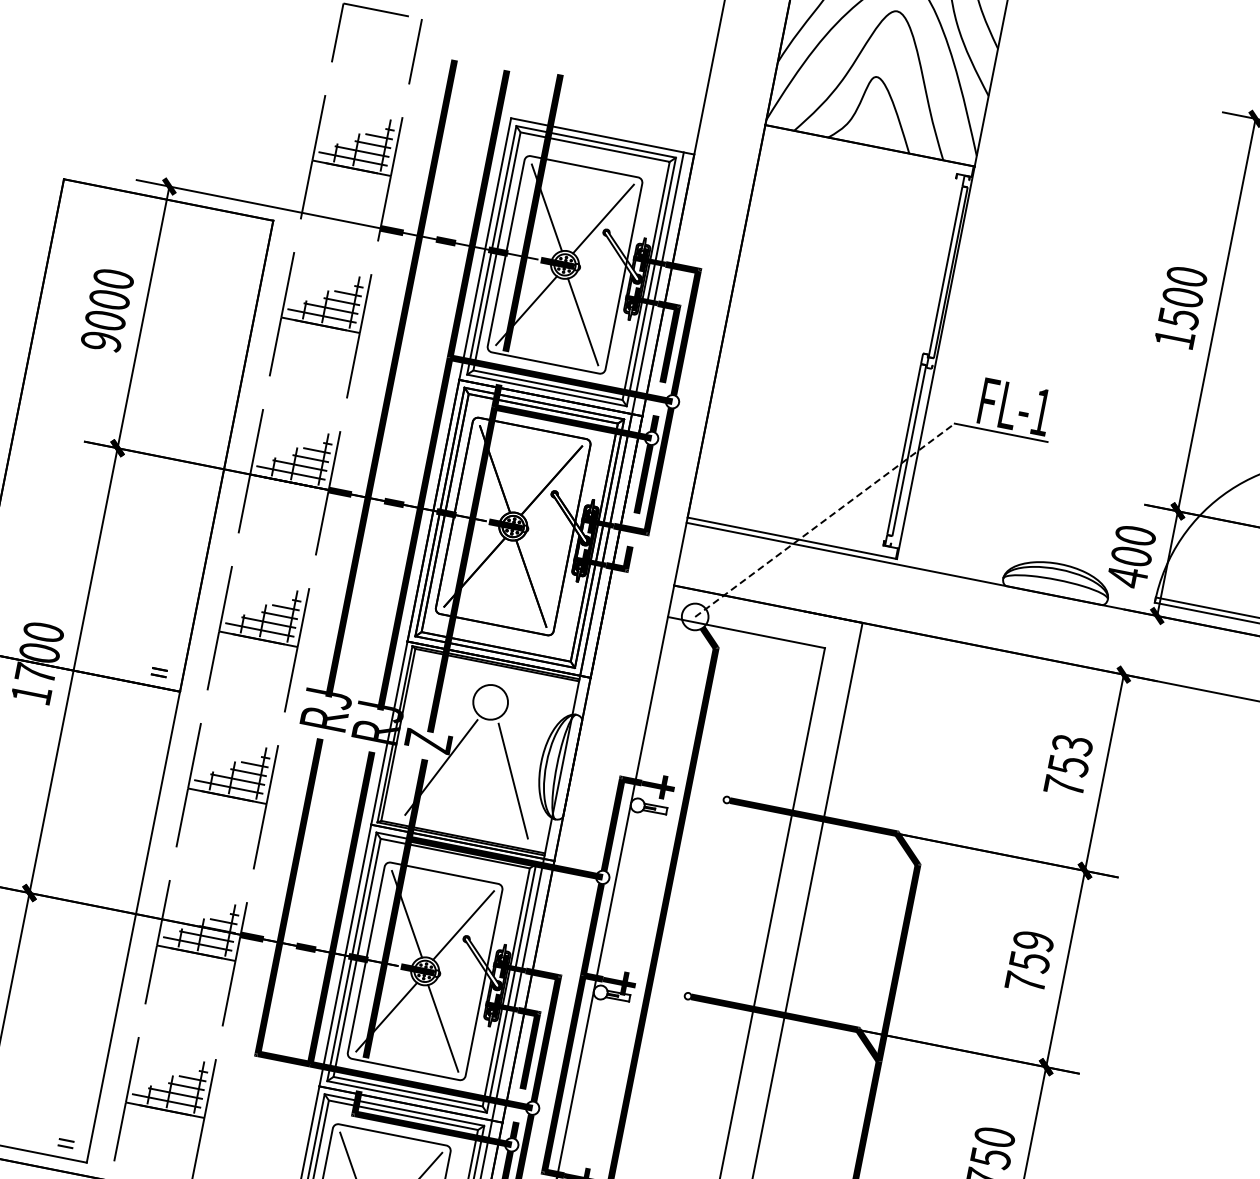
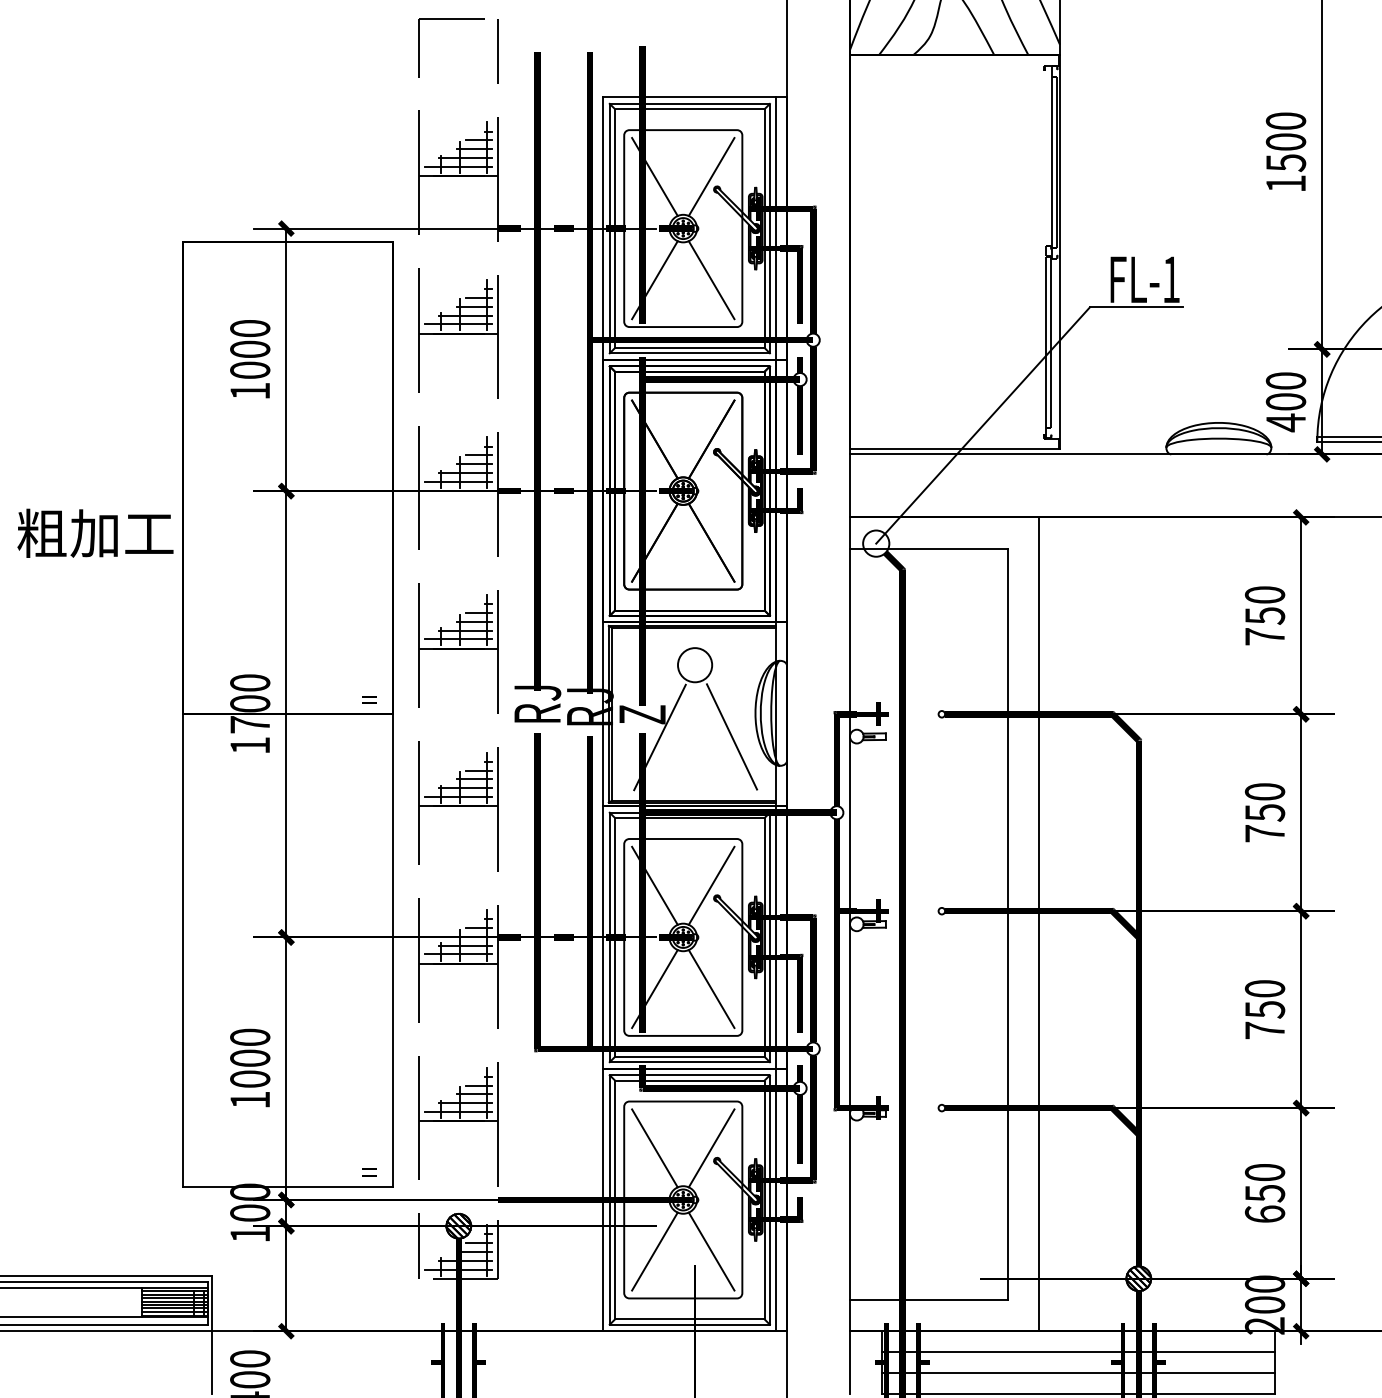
text: (101, 340) -> (250, 390), 9000 -> 1000
line: (825, 520) -> (983, 425), dashed -> solid
text: (1072, 745) -> (1265, 595), 753 -> 750
text: (1034, 940) -> (1265, 791), 759 -> 750

